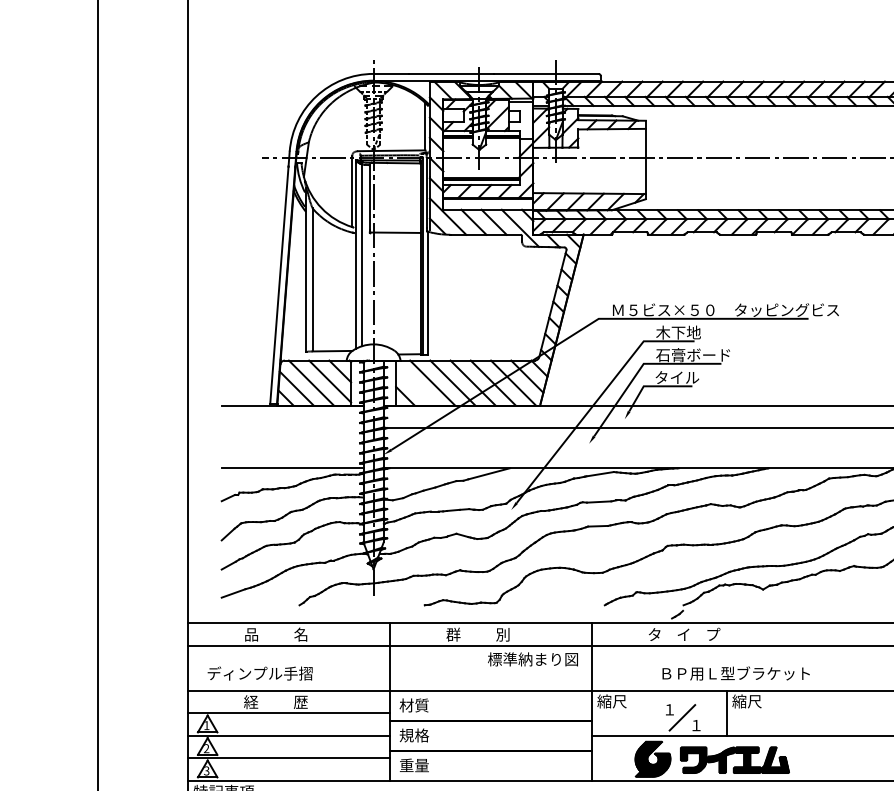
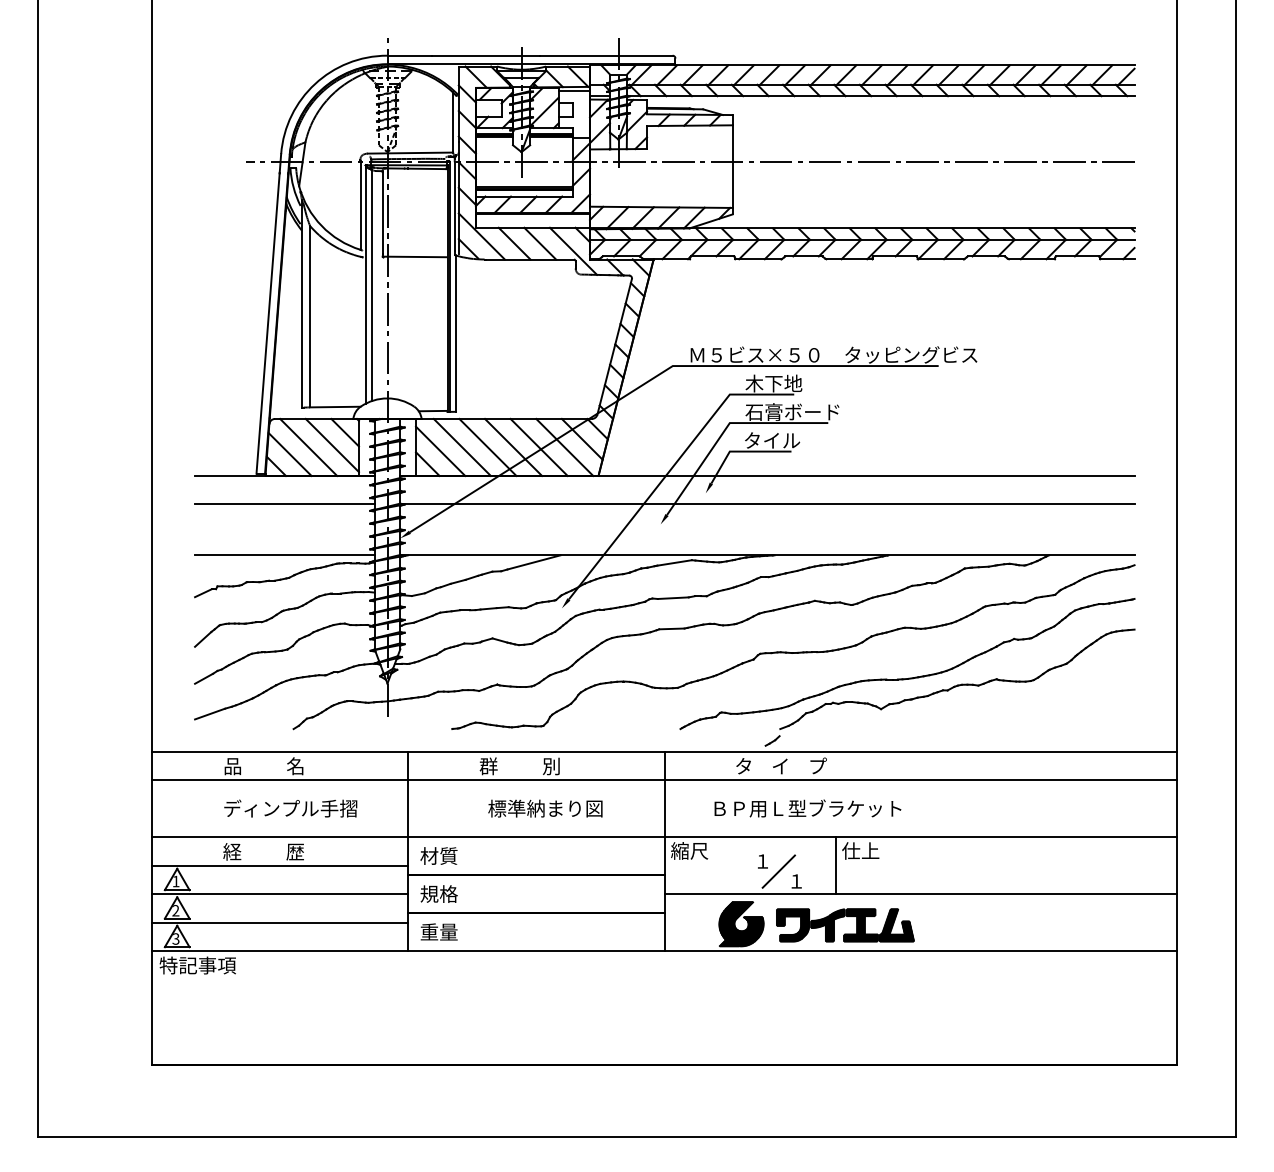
line: (415, 385) -> (440, 450), added
line: (292, 428) -> (284, 504), added
text: (533, 659) -> (545, 808), moved
text: (259, 673) -> (290, 808), moved
text: (735, 673) -> (807, 808), moved
text: (746, 701) -> (860, 850), 縮尺 -> 仕上

